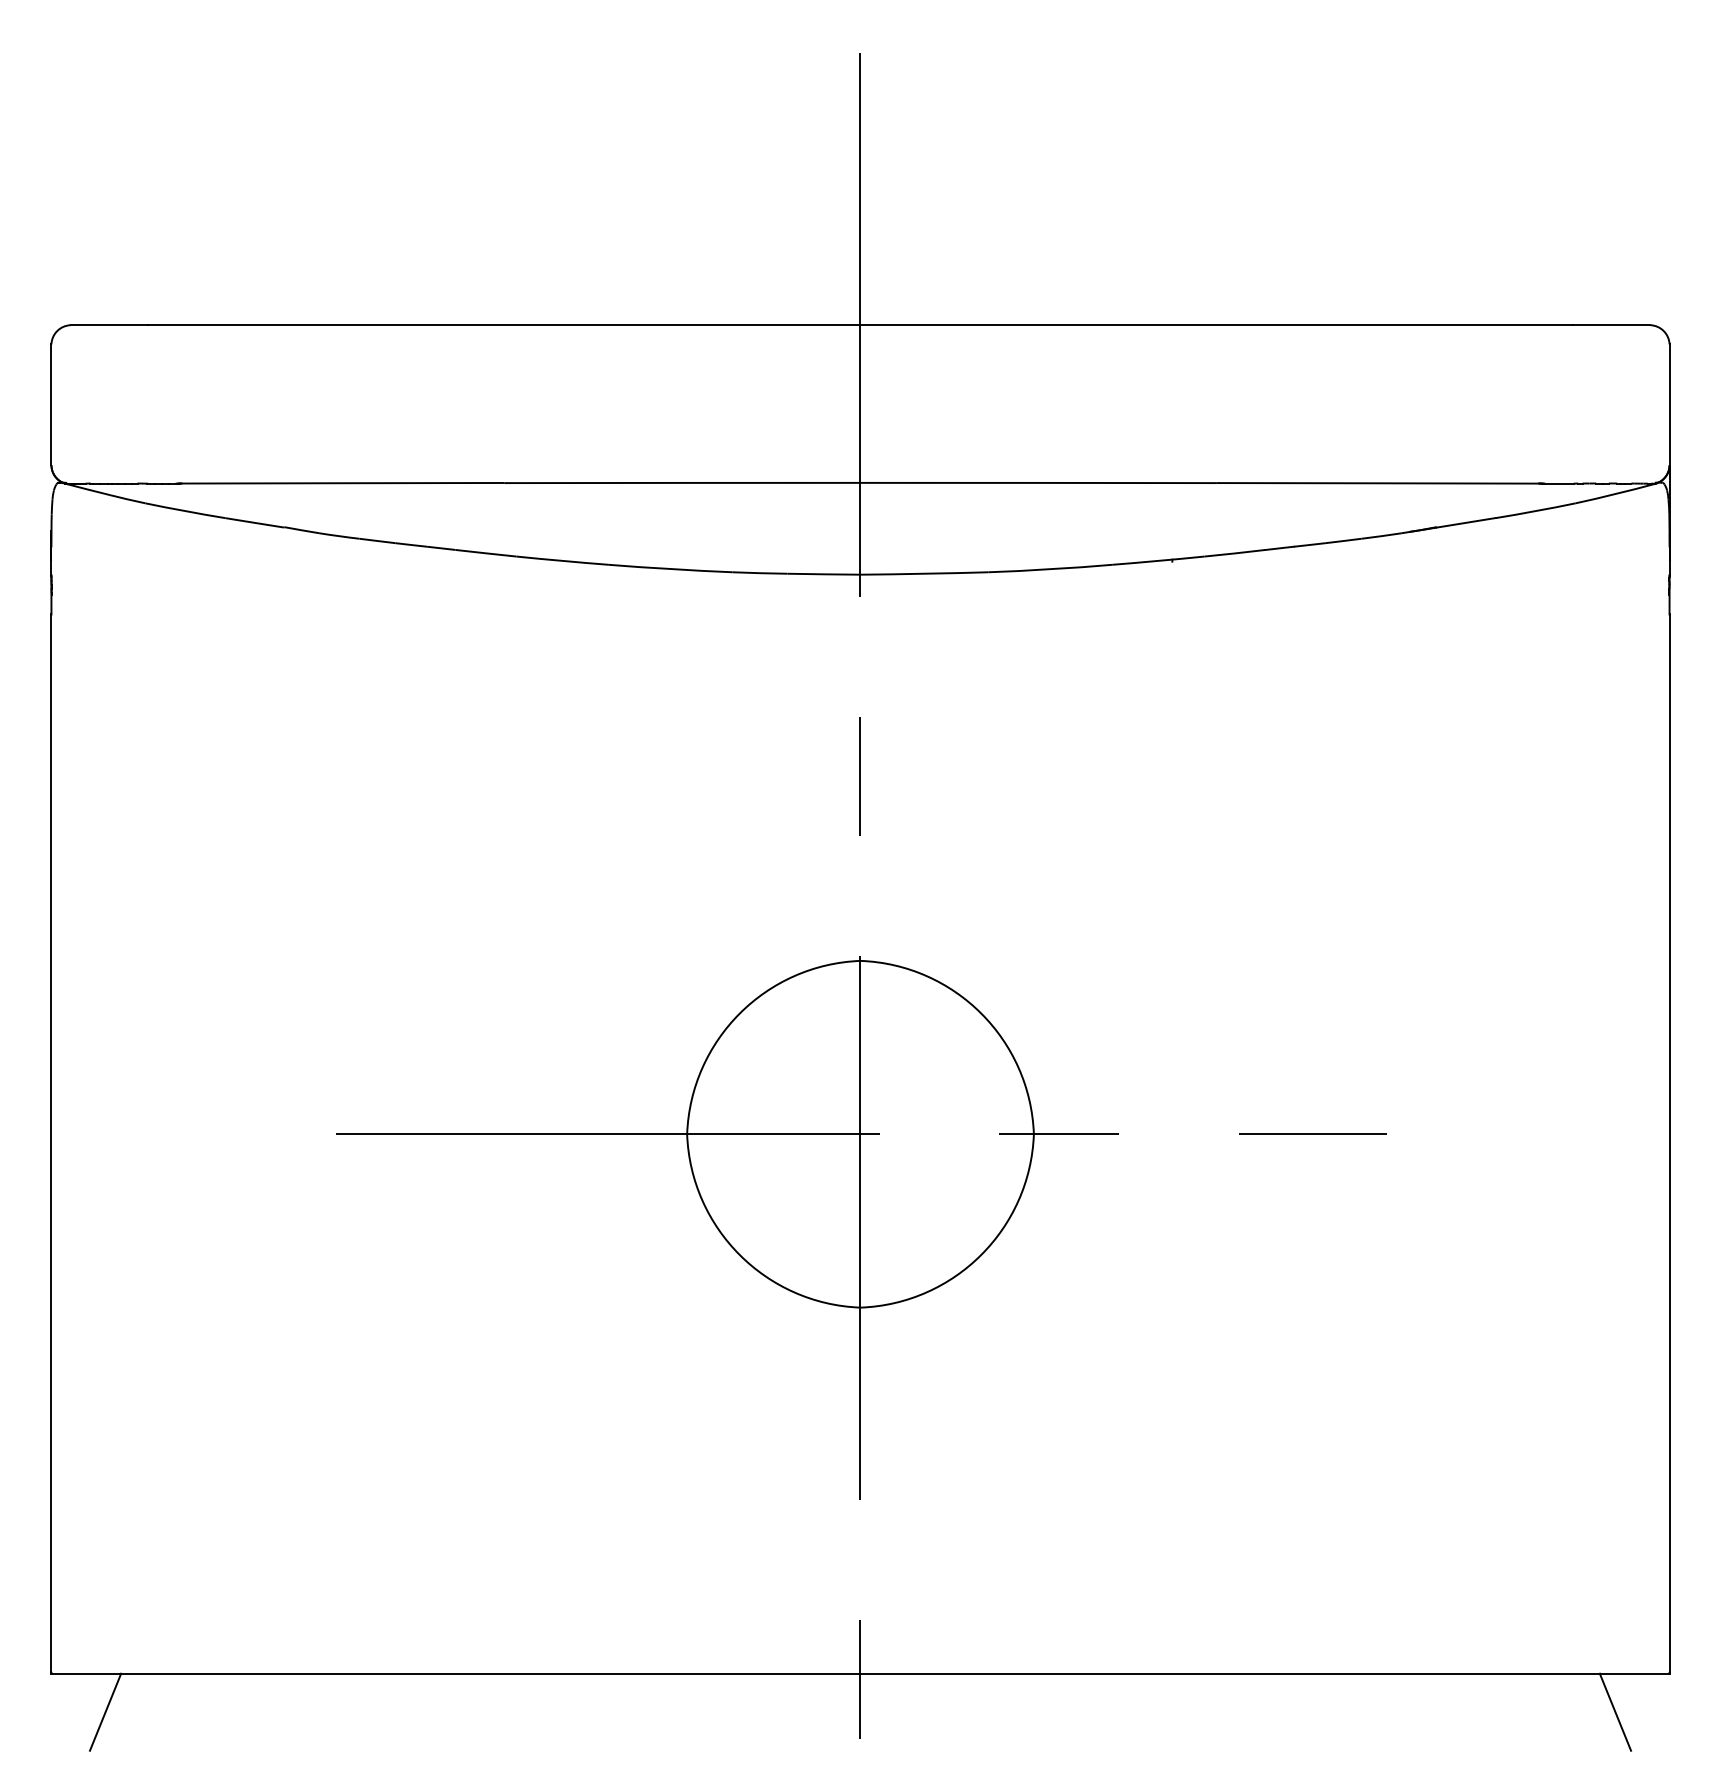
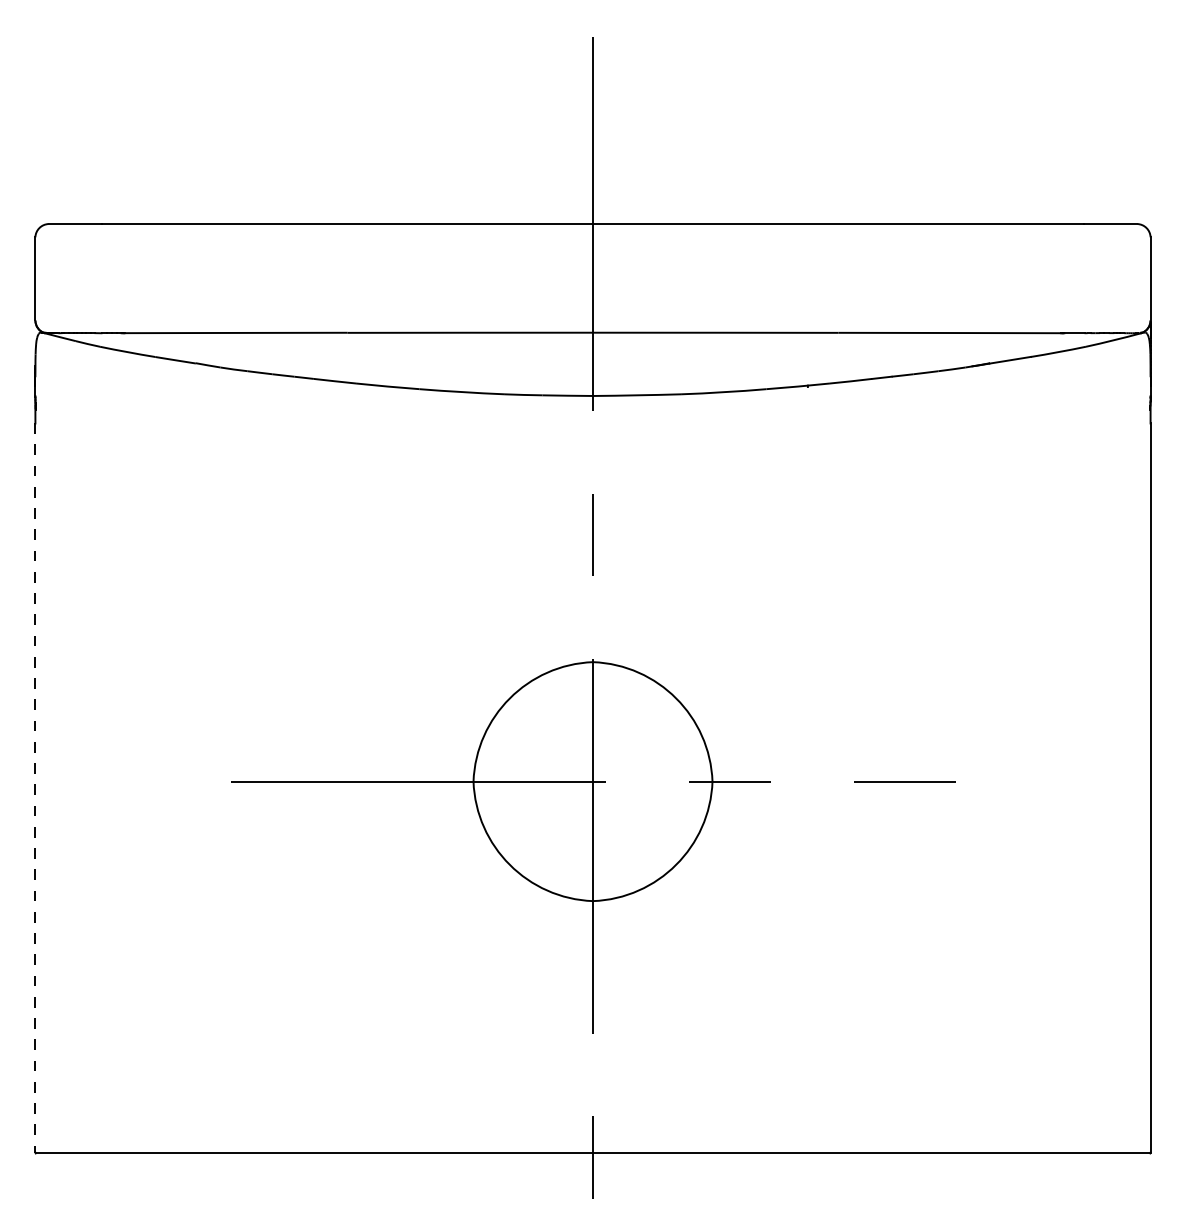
line: (51, 1144) -> (35, 788), solid -> dashed
line: (105, 1711) -> (72, 1179), removed
line: (1615, 1711) -> (1113, 1179), removed

